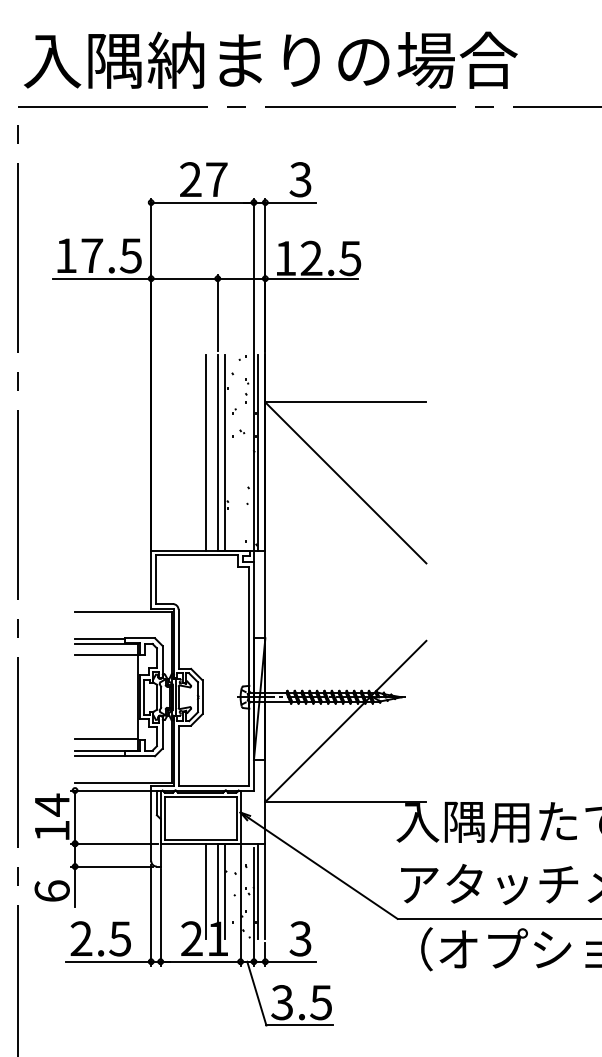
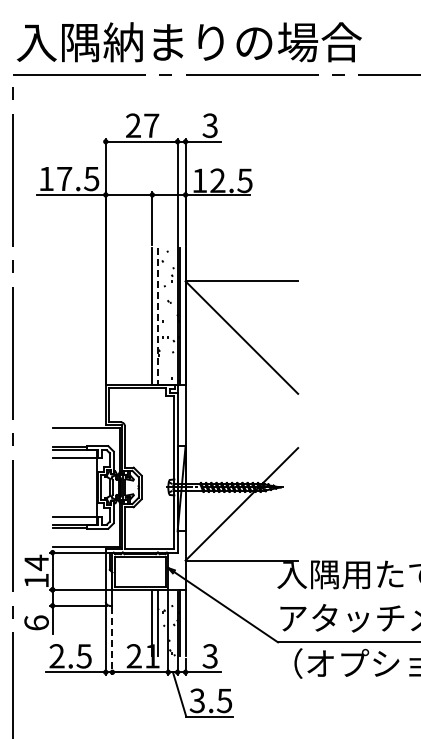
line: (206, 452) -> (144, 316), removed
line: (225, 454) -> (157, 317), solid -> dashed
line: (206, 890) -> (144, 622), removed
line: (160, 917) -> (112, 641), solid -> dashed

